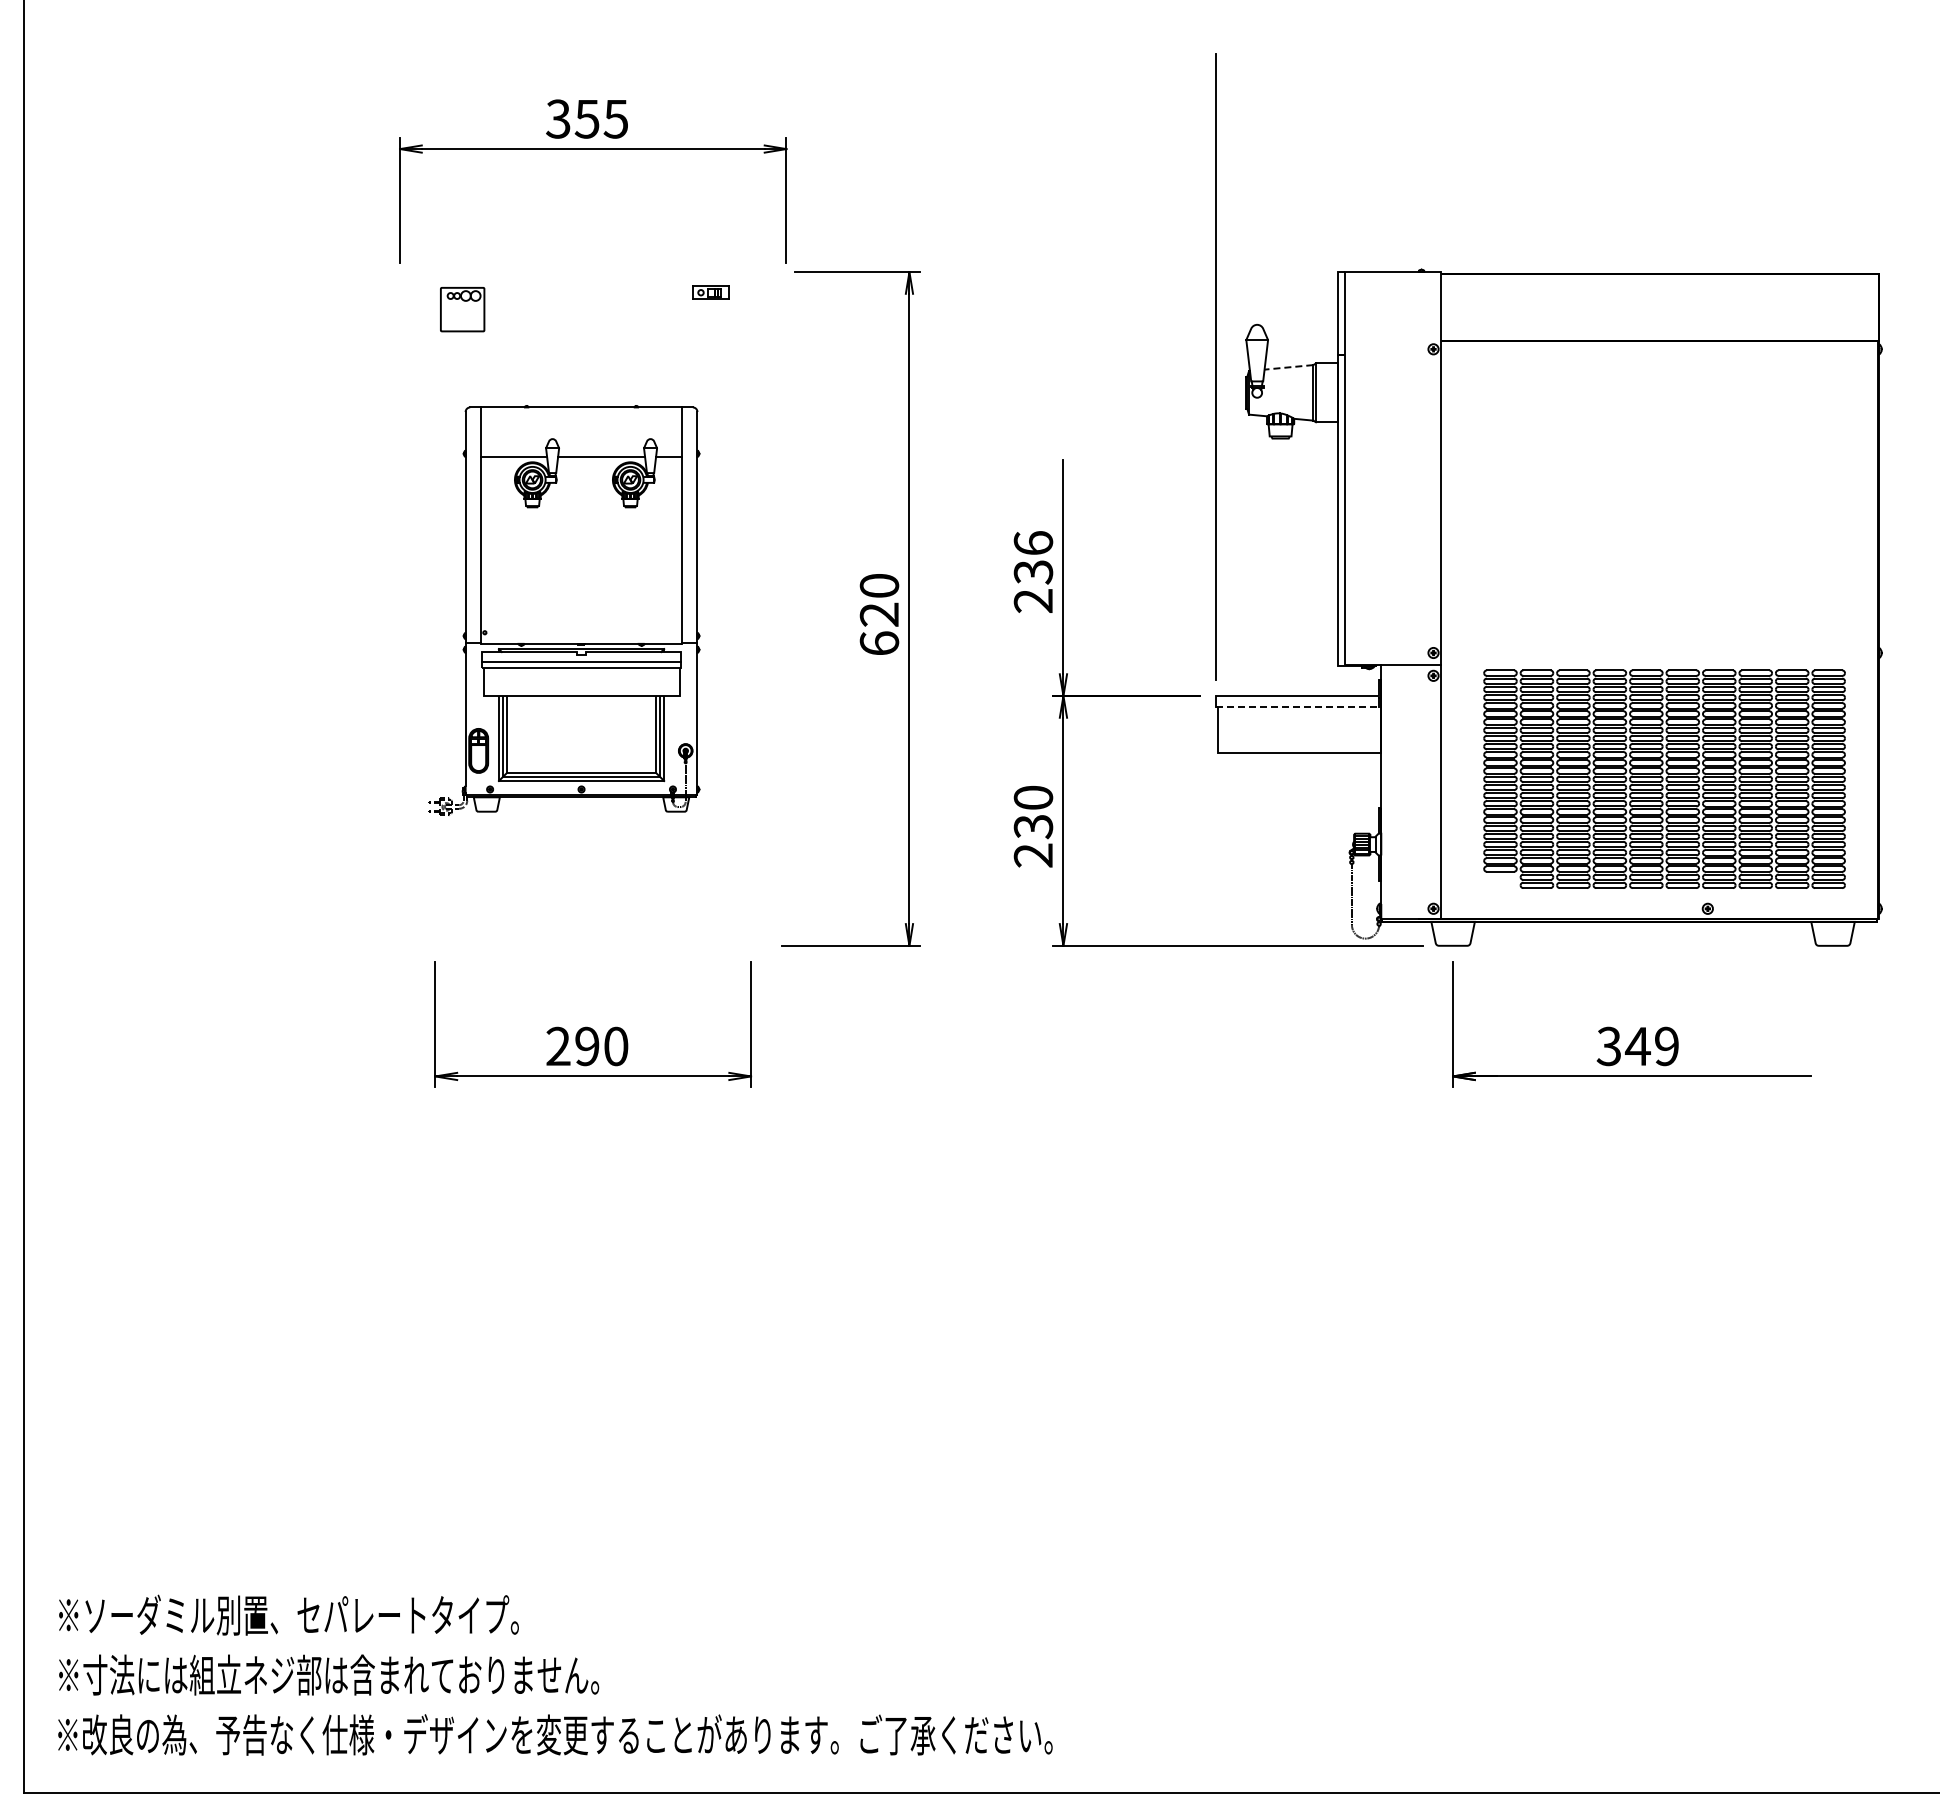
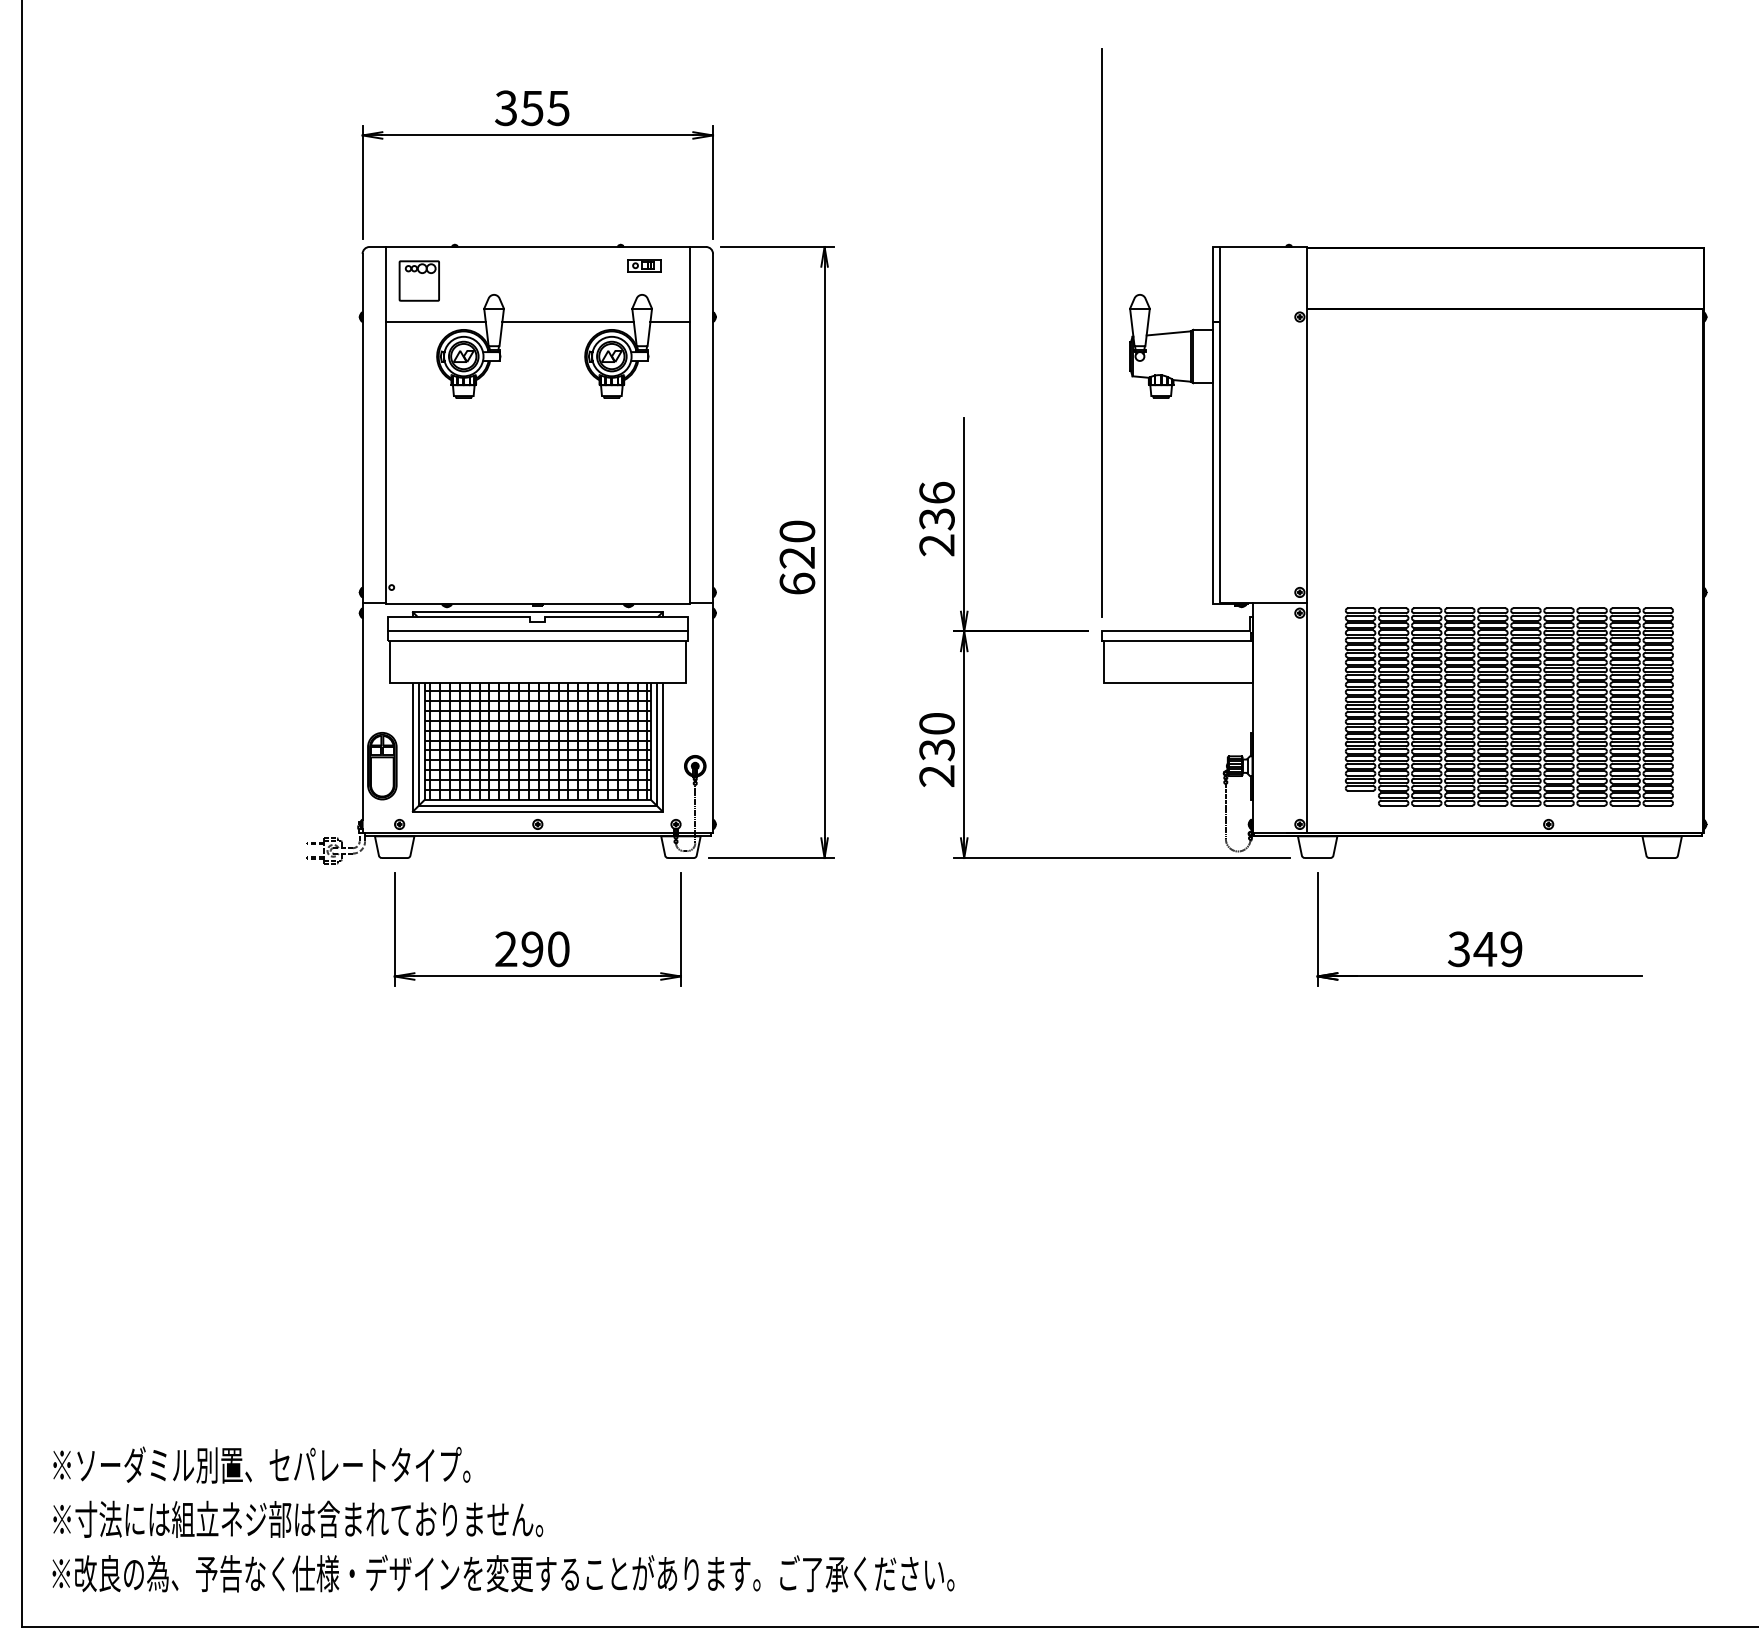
line: (1288, 367) -> (1168, 333), dashed -> solid
part: (563, 610) -> (510, 553), size x1.67
line: (1297, 706) -> (1176, 640), dashed -> solid

